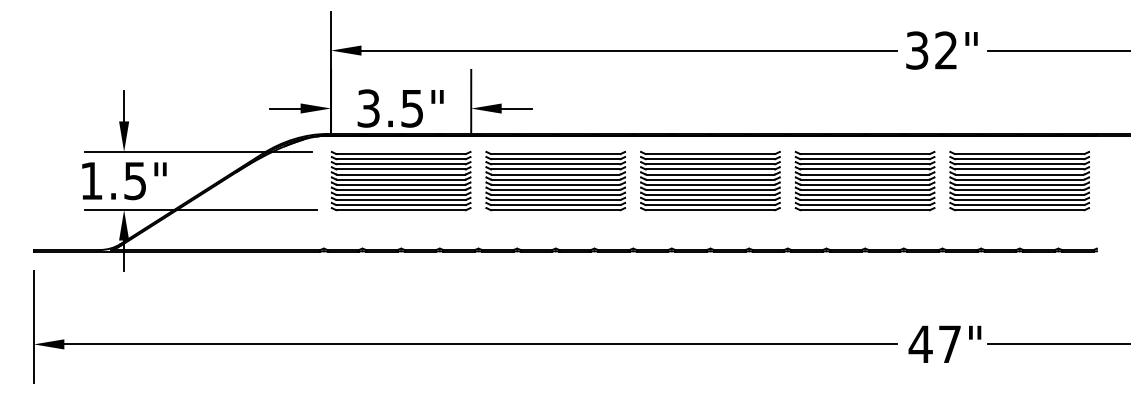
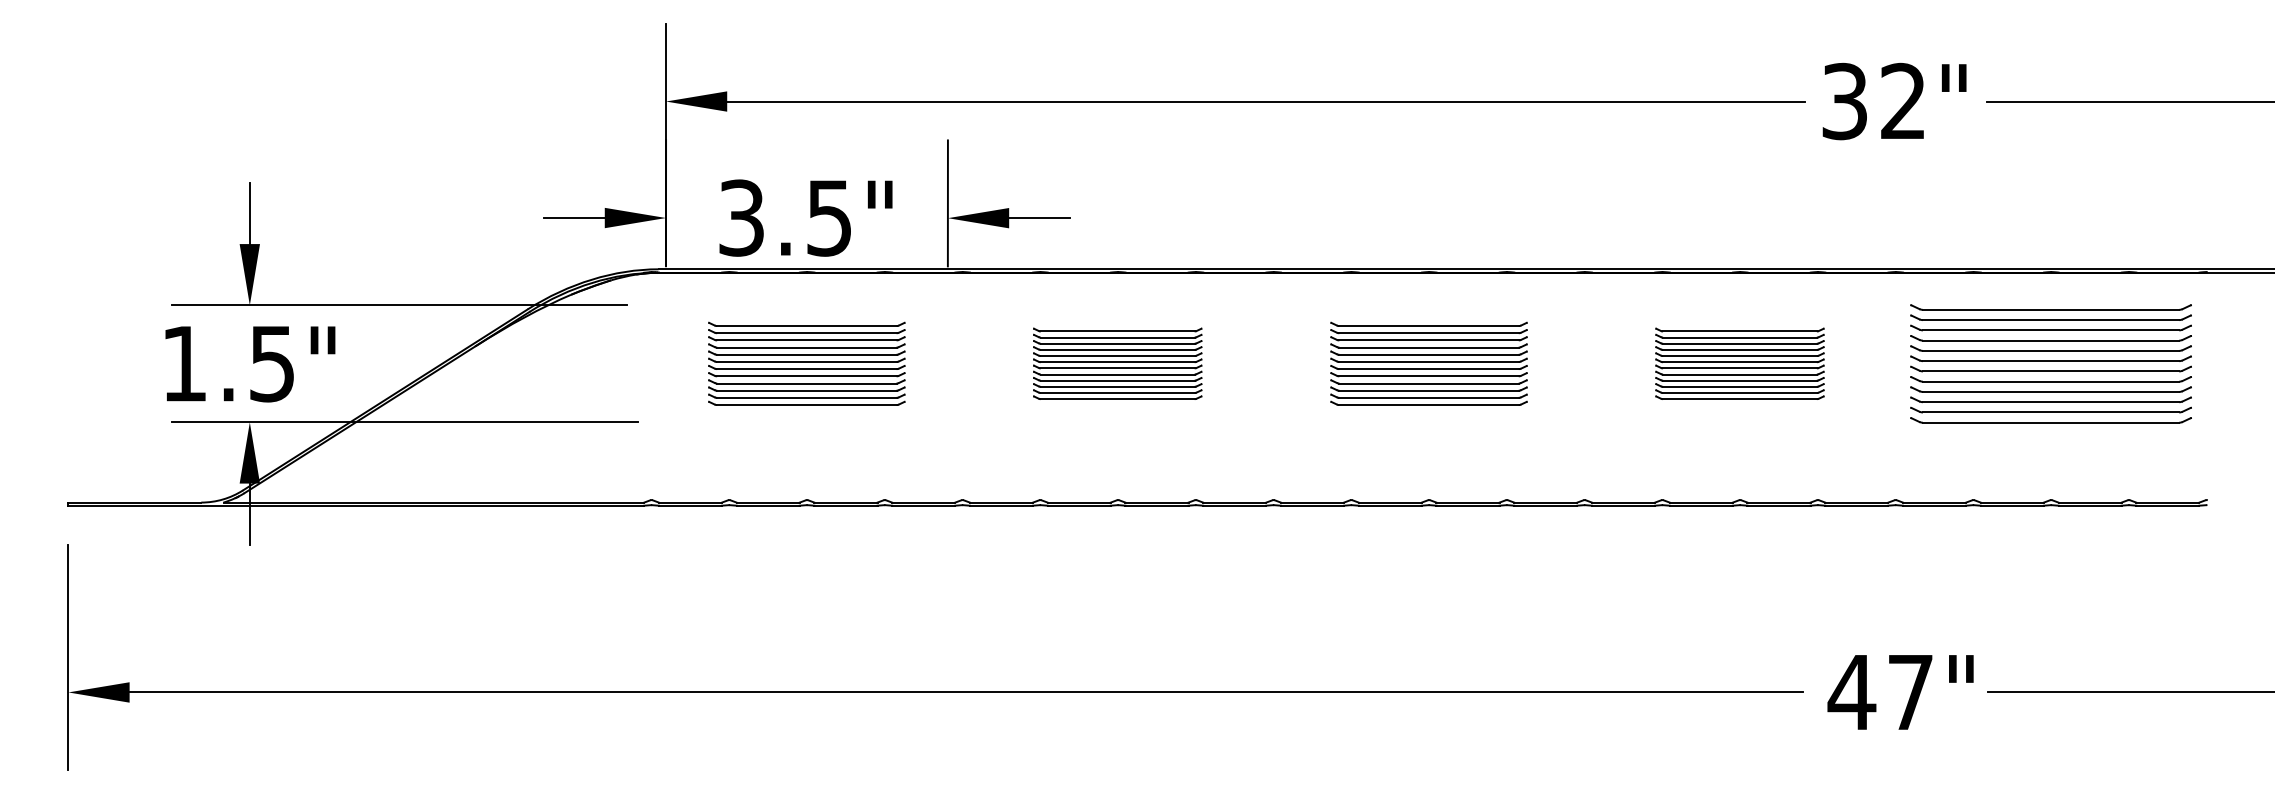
part: (400, 180) -> (805, 362), size x0.7
part: (555, 180) -> (1117, 362), size x0.6
part: (710, 180) -> (1429, 362), size x0.7
part: (864, 180) -> (1738, 362), size x0.6

